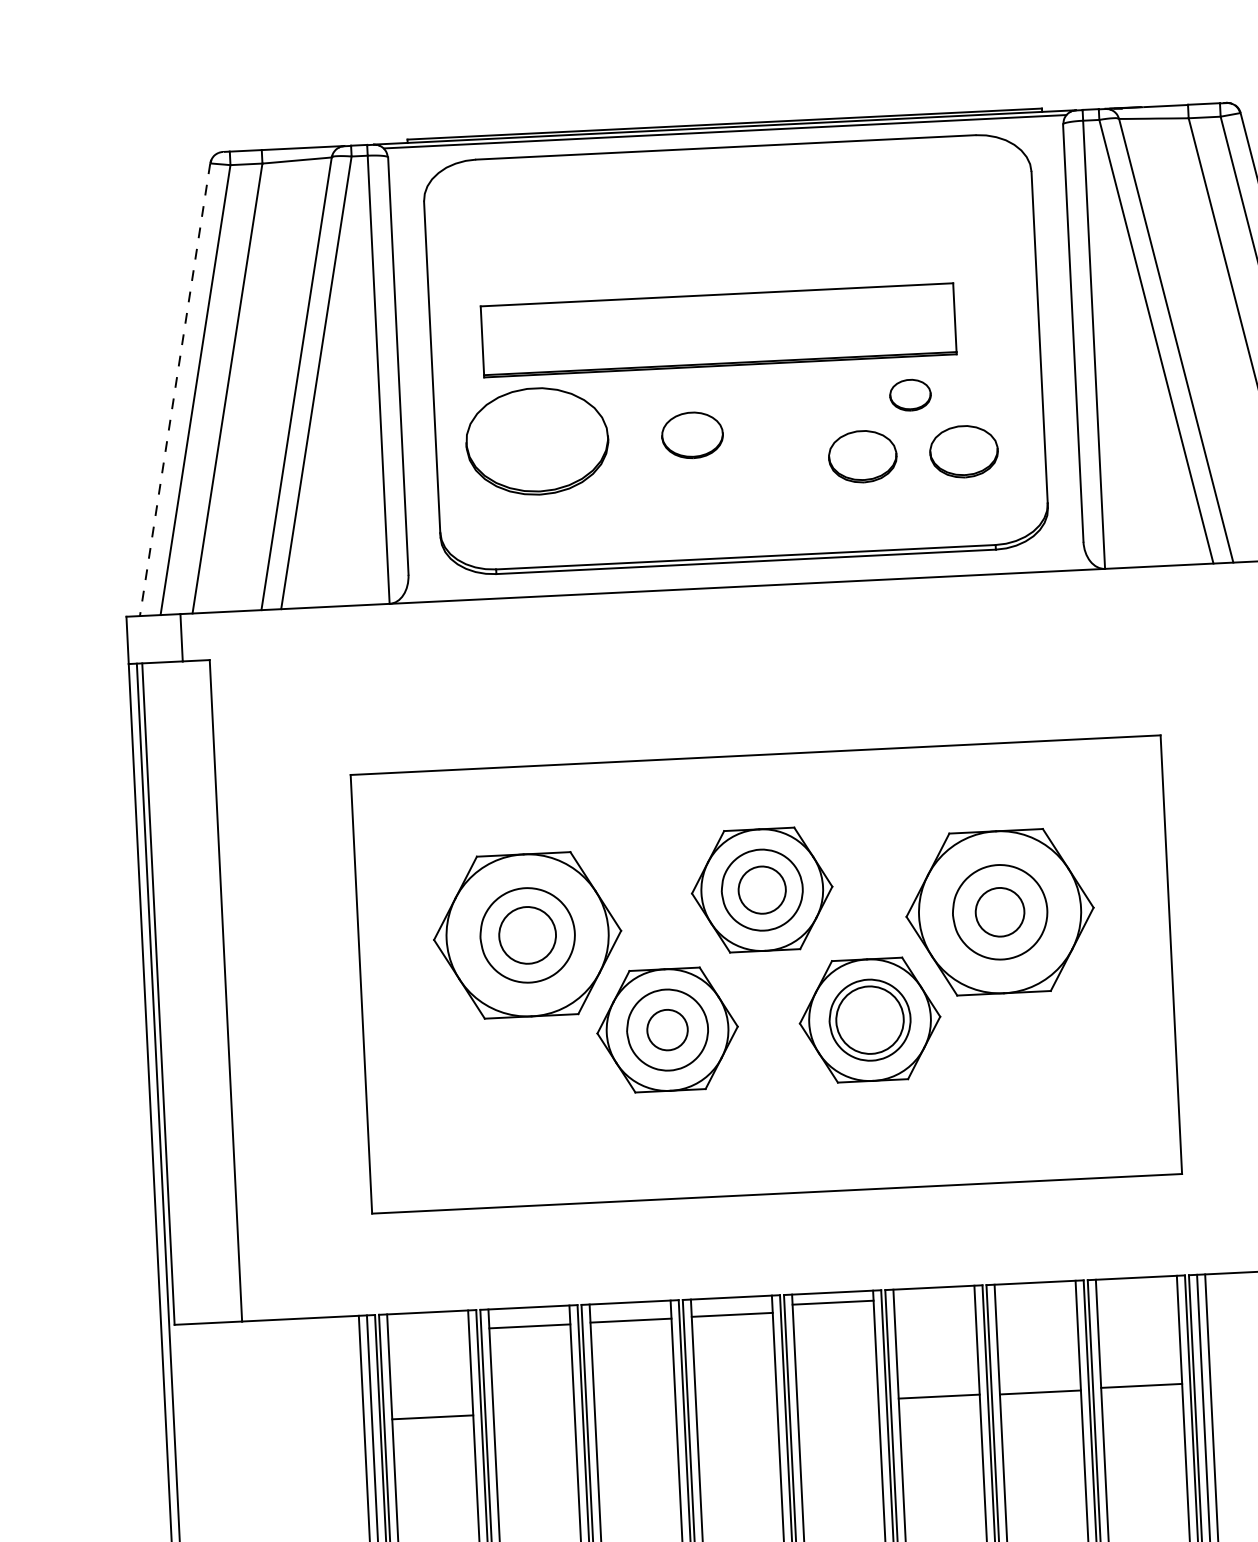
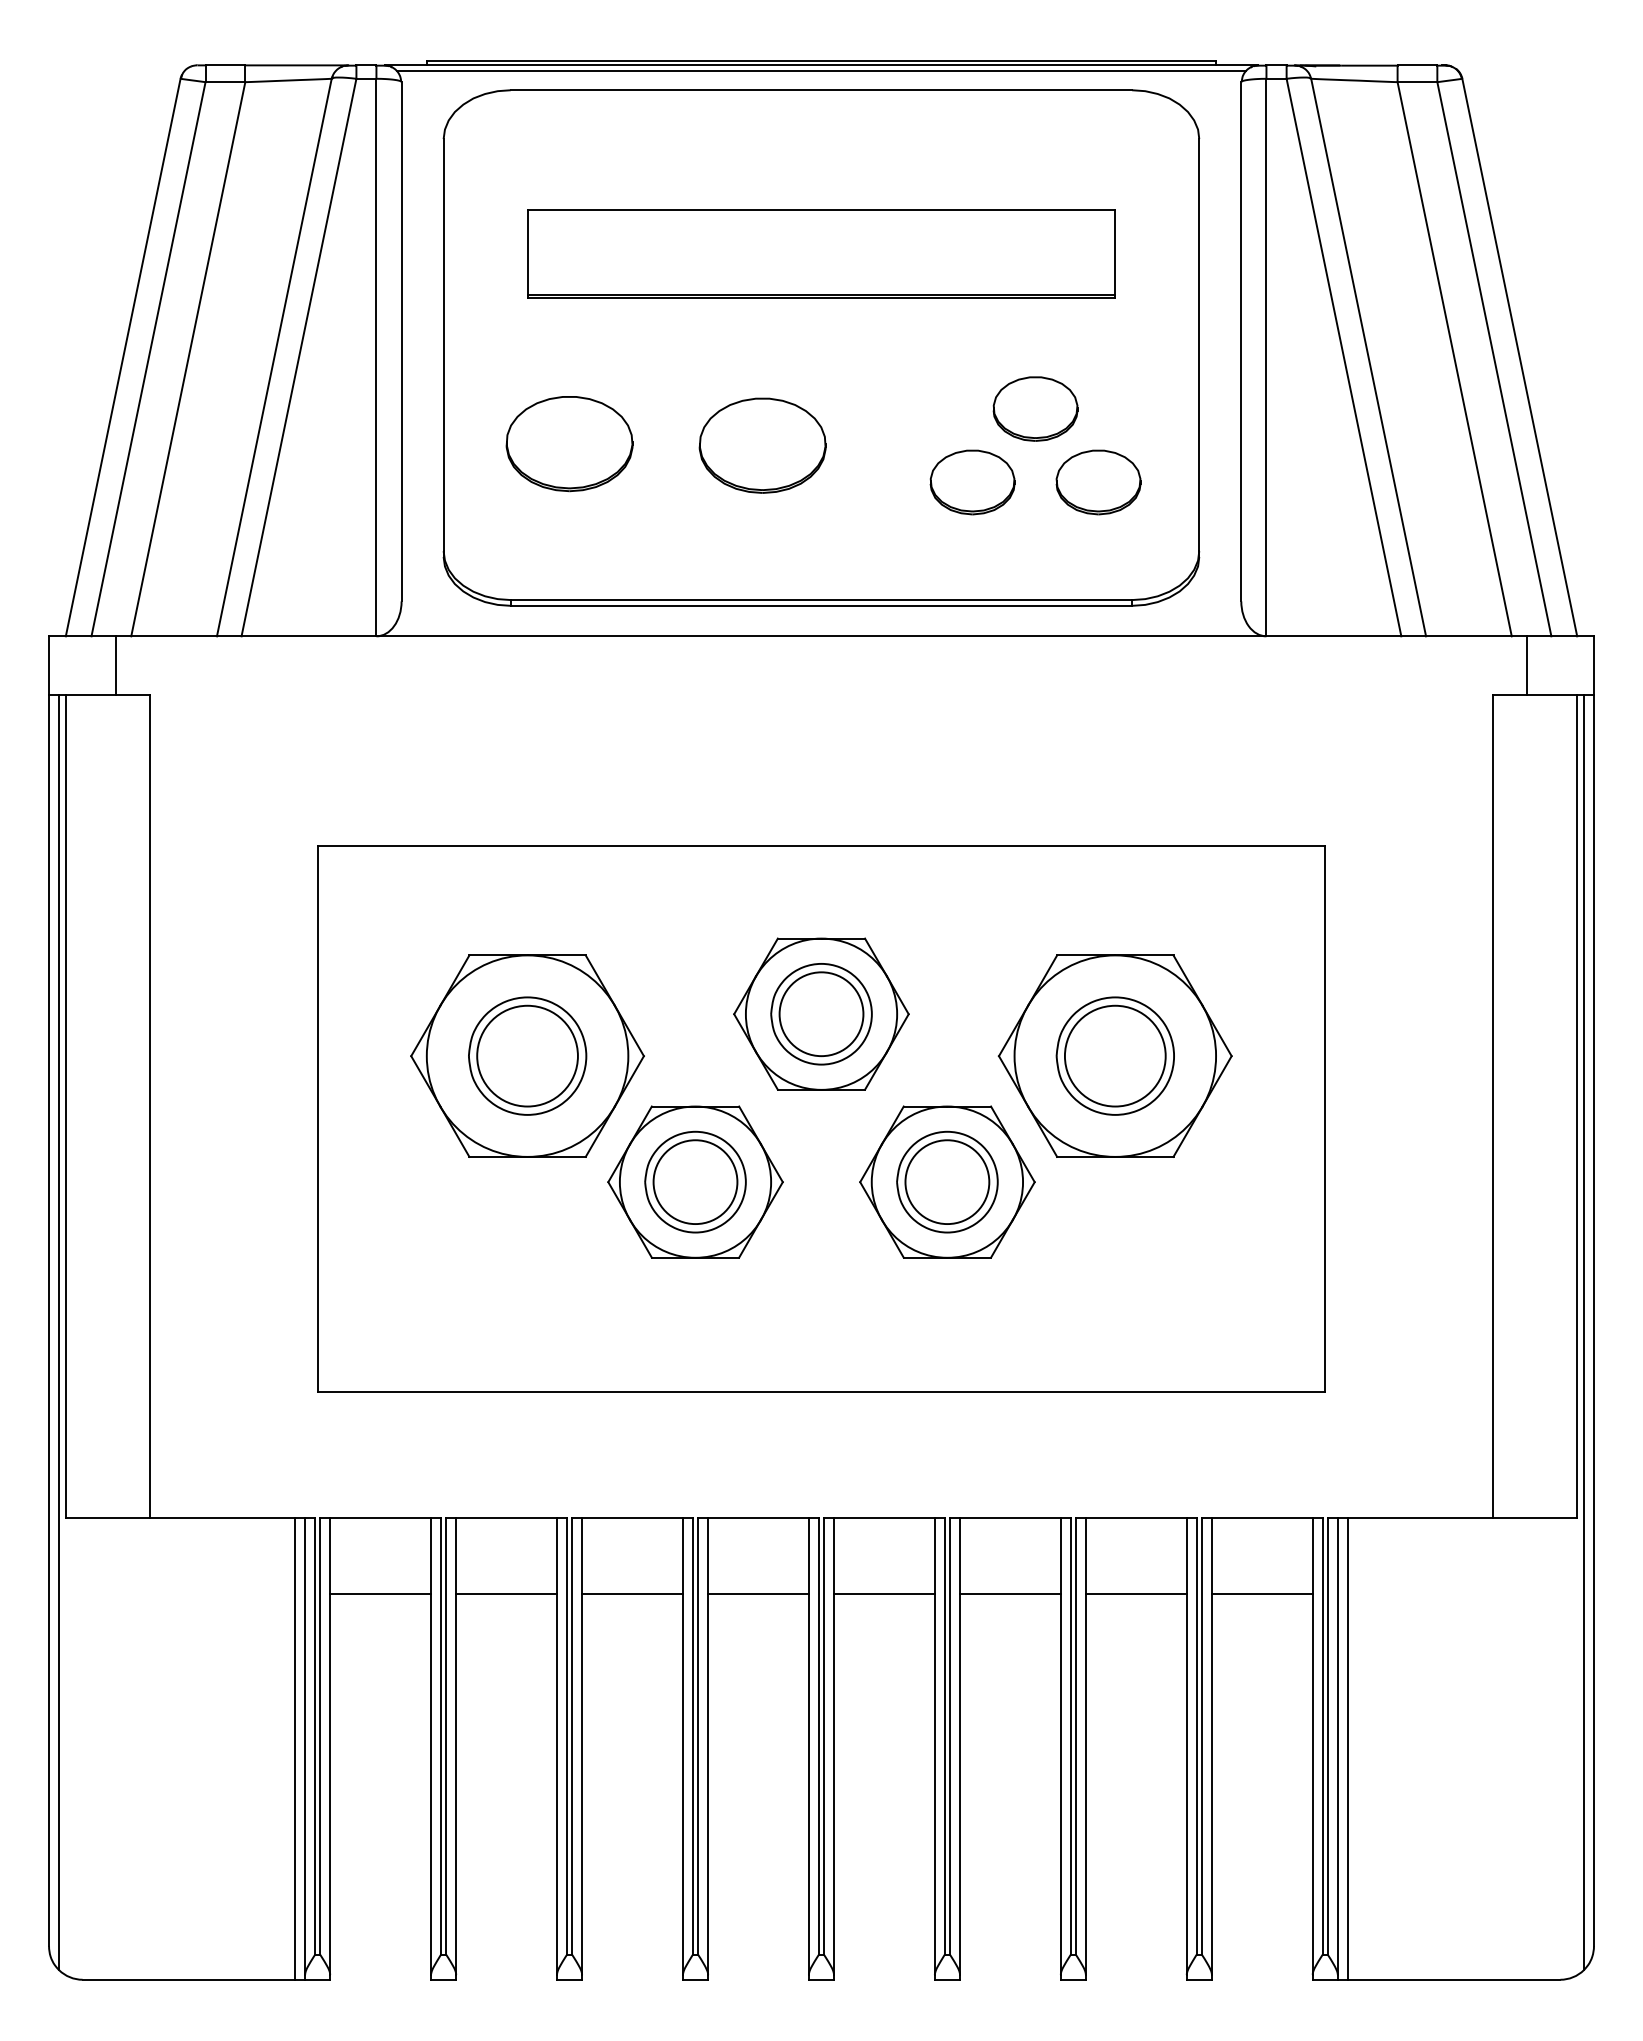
part: (718, 330) -> (821, 253), moved
line: (175, 389) -> (123, 357), dashed -> solid
part: (910, 394) -> (1035, 408), size x1.67
part: (692, 435) -> (762, 445), size x1.67
part: (537, 442) -> (569, 444), size x0.71
circle: (762, 890) -> (821, 1014), size x1.43
circle: (999, 911) -> (1114, 1055), size x1.67
circle: (527, 934) -> (527, 1055), size x1.43
circle: (667, 1030) -> (695, 1182), size x1.67
line: (833, 1302) -> (884, 1593), moved
line: (732, 1314) -> (758, 1593), moved
line: (631, 1320) -> (632, 1593), moved
line: (529, 1326) -> (506, 1593), moved
line: (1141, 1385) -> (1261, 1593), moved
line: (1039, 1392) -> (1135, 1593), moved
line: (939, 1396) -> (1010, 1593), moved
line: (432, 1417) -> (380, 1593), moved

